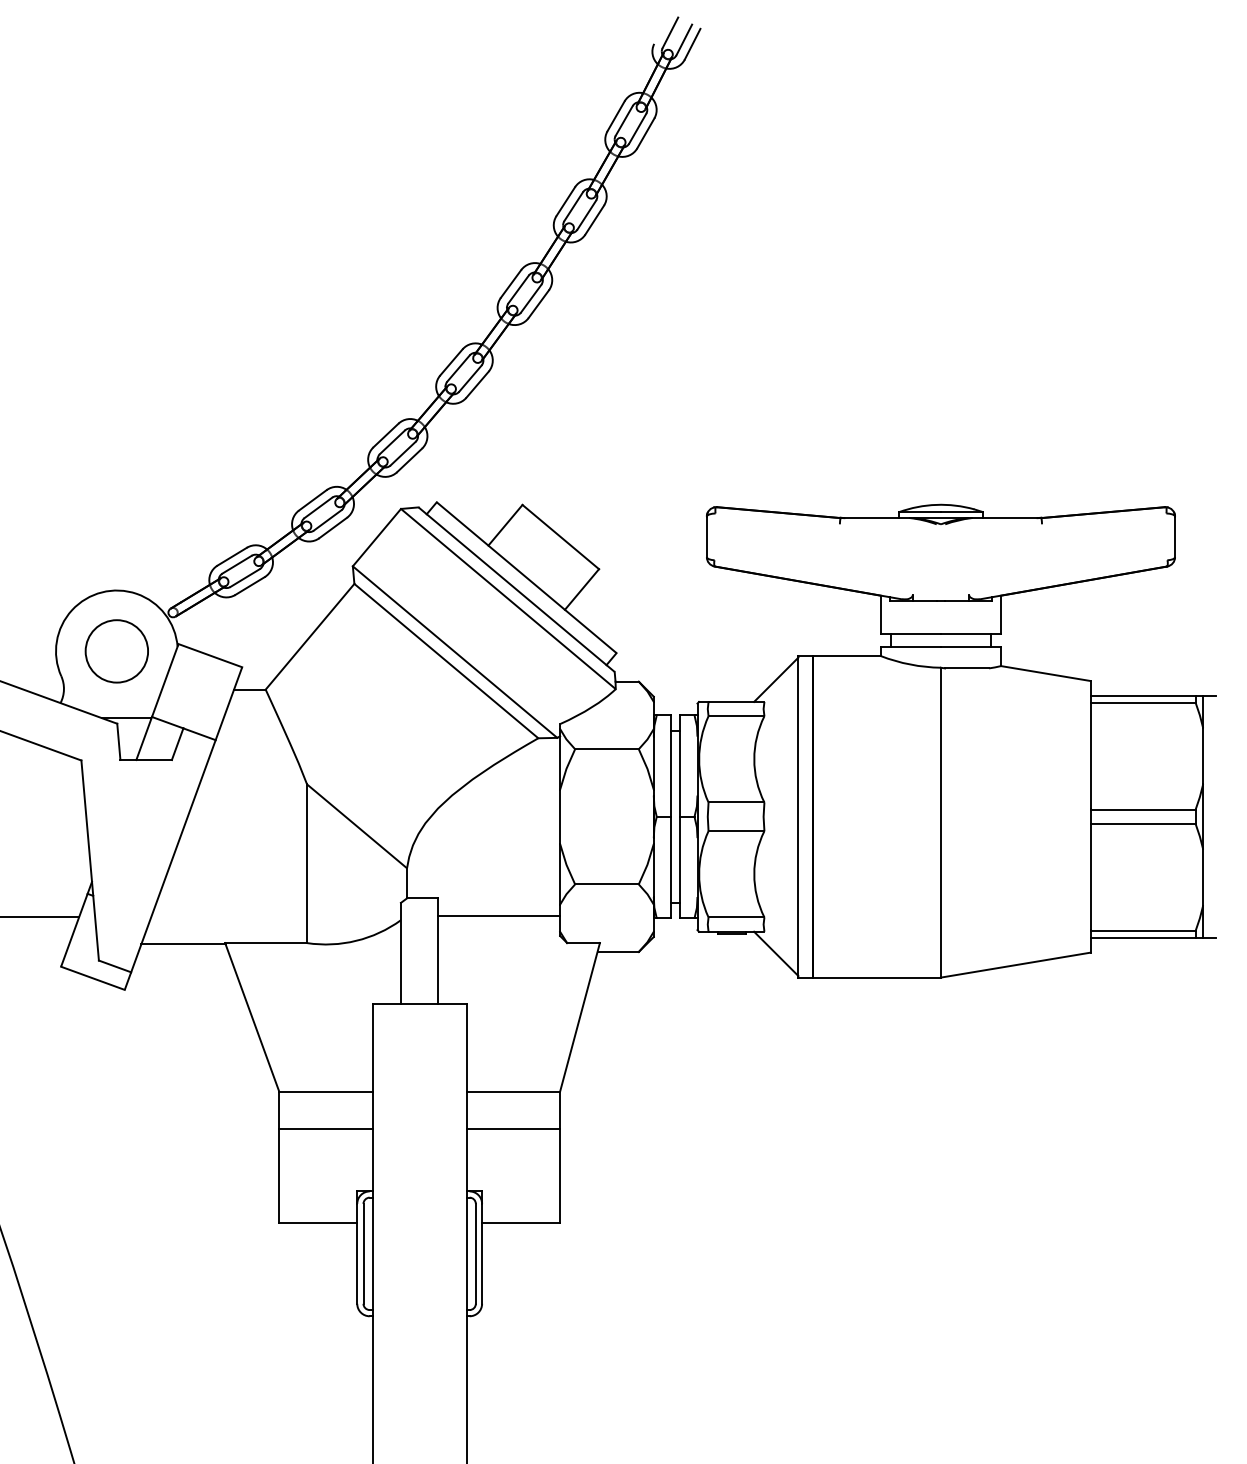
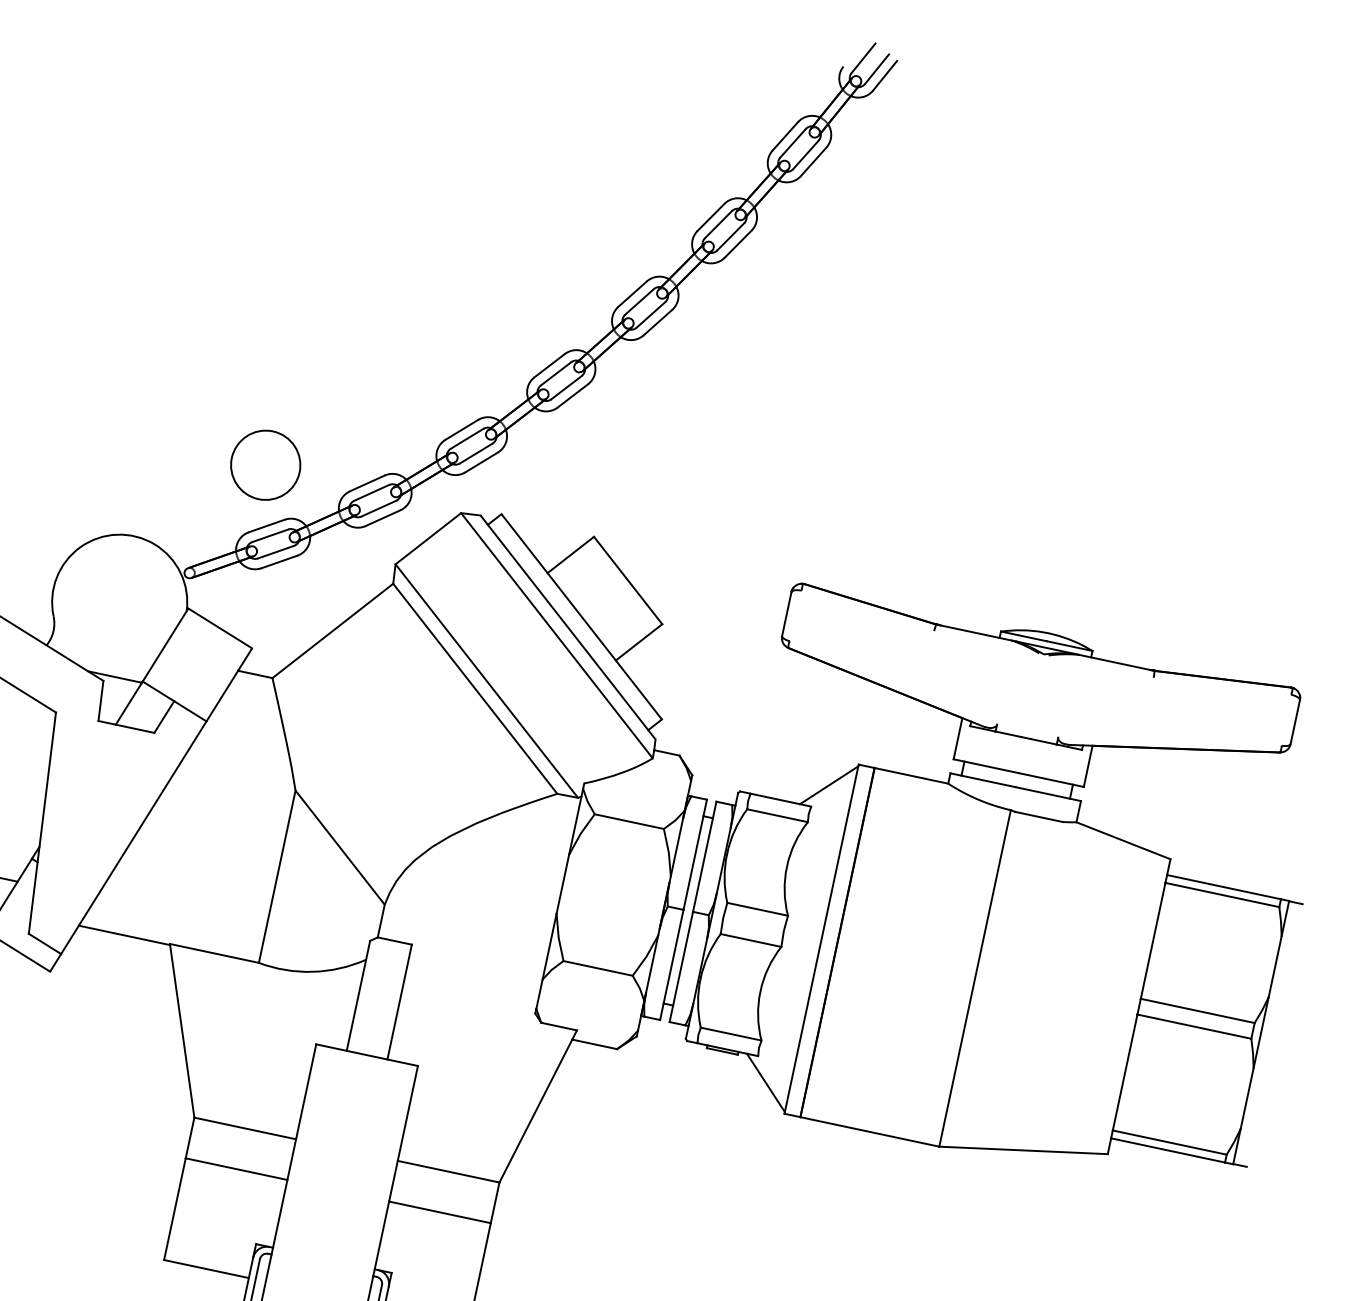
circle: (116, 651) -> (265, 465), moved
line: (499, 915) -> (474, 977), removed

